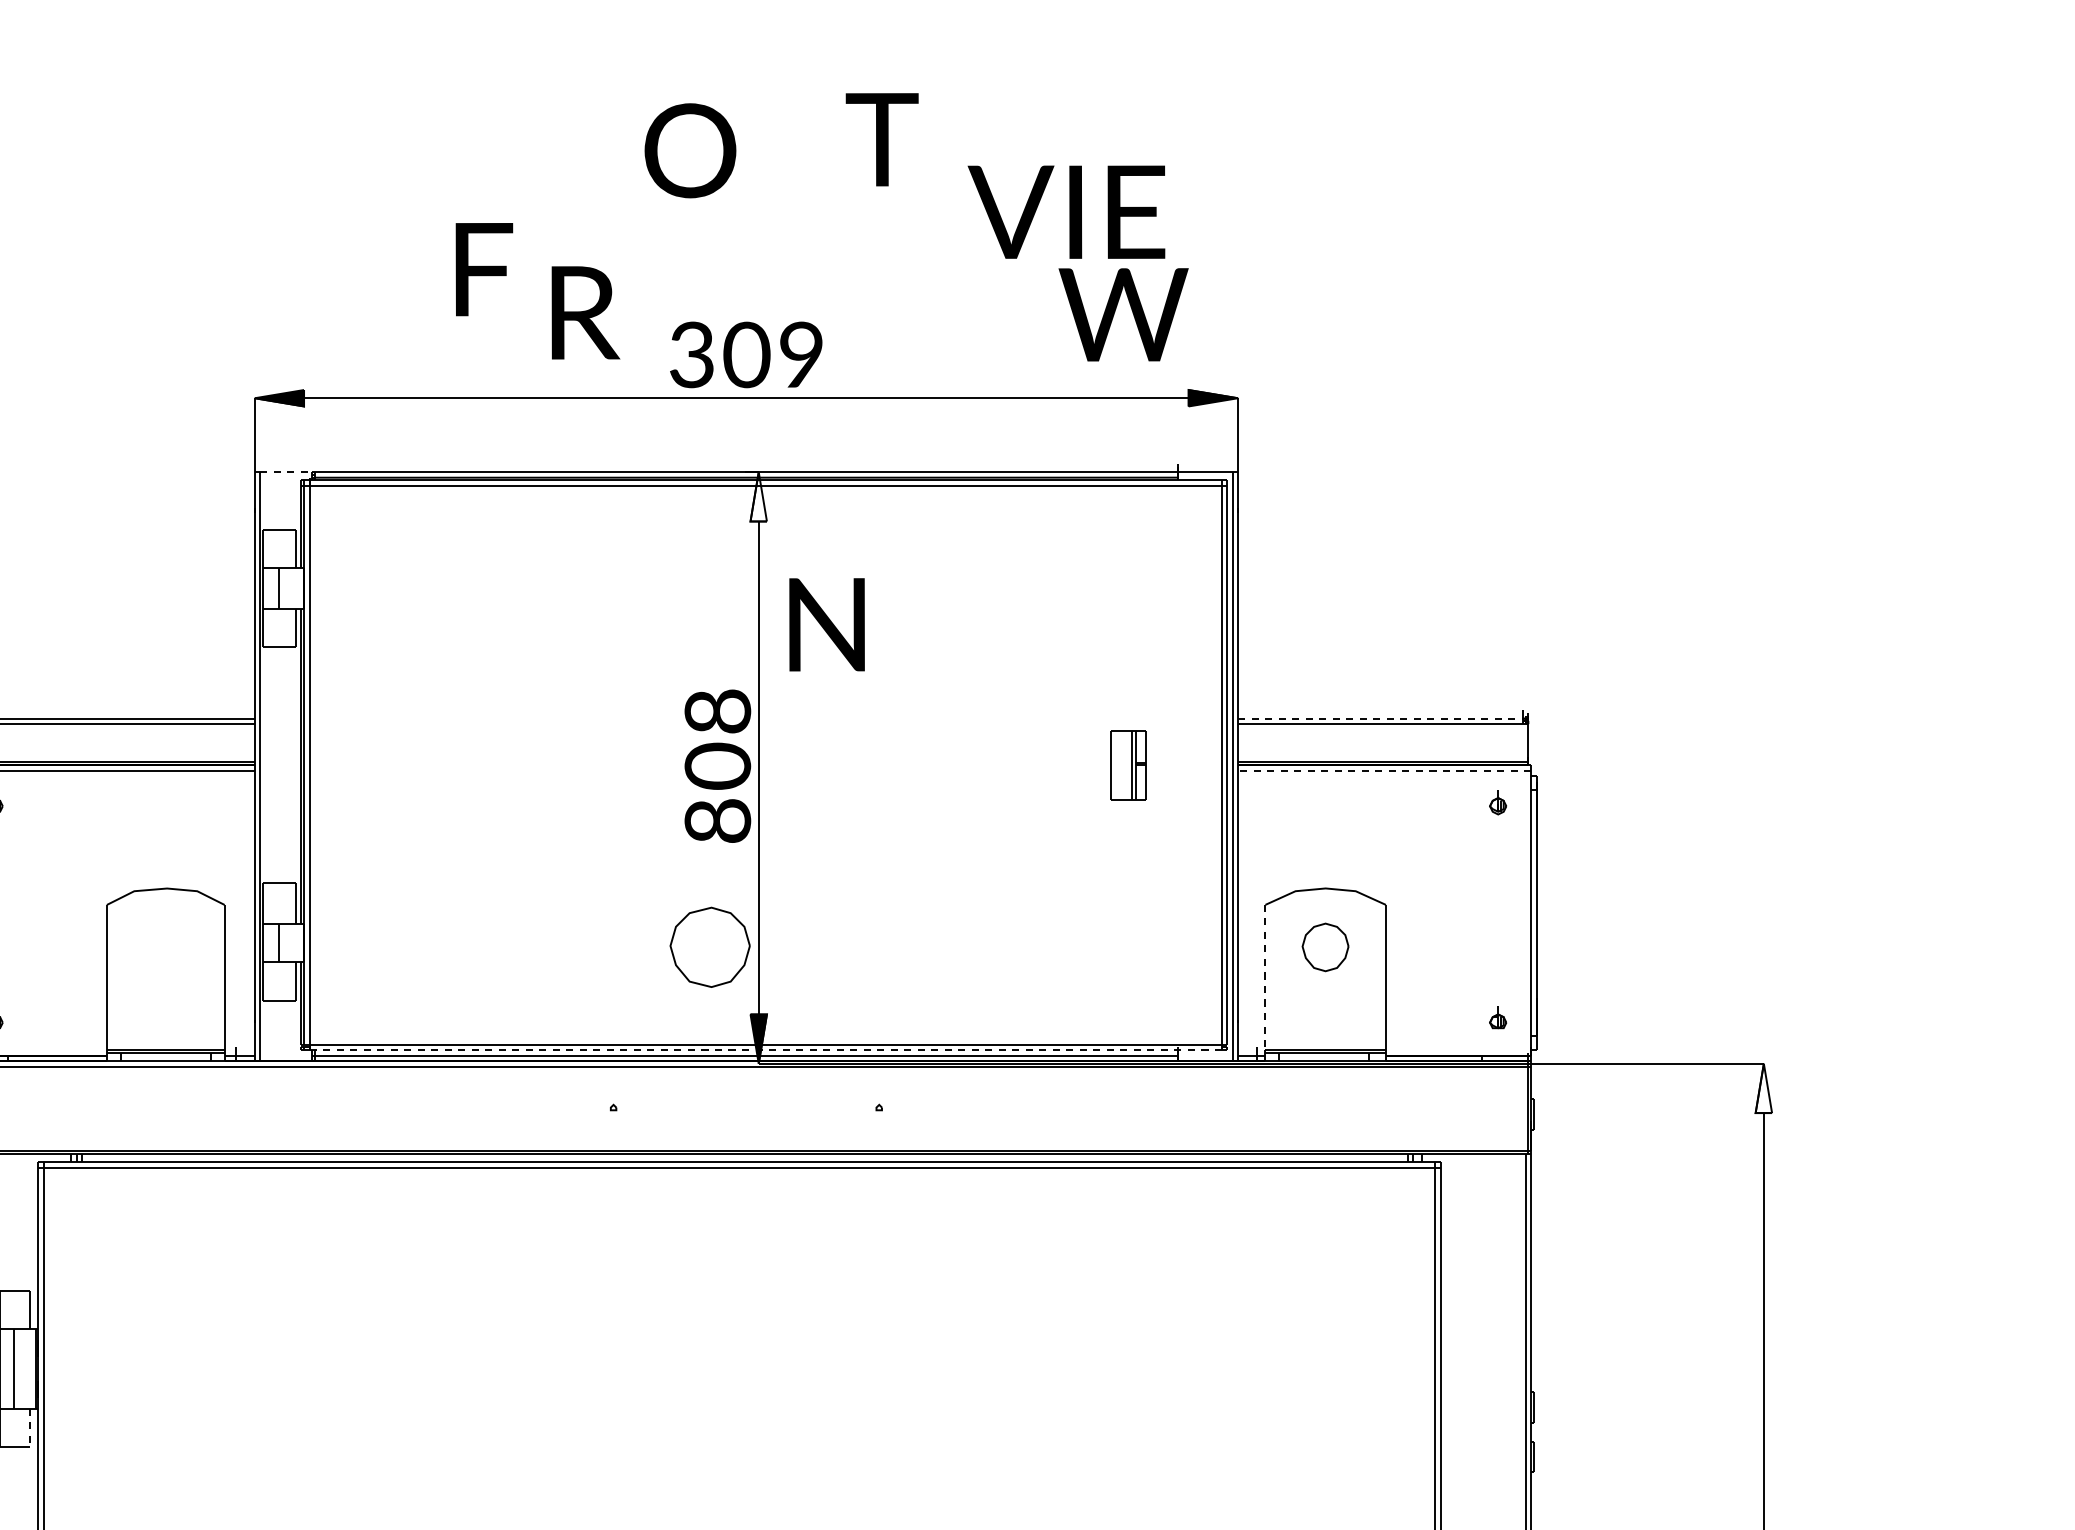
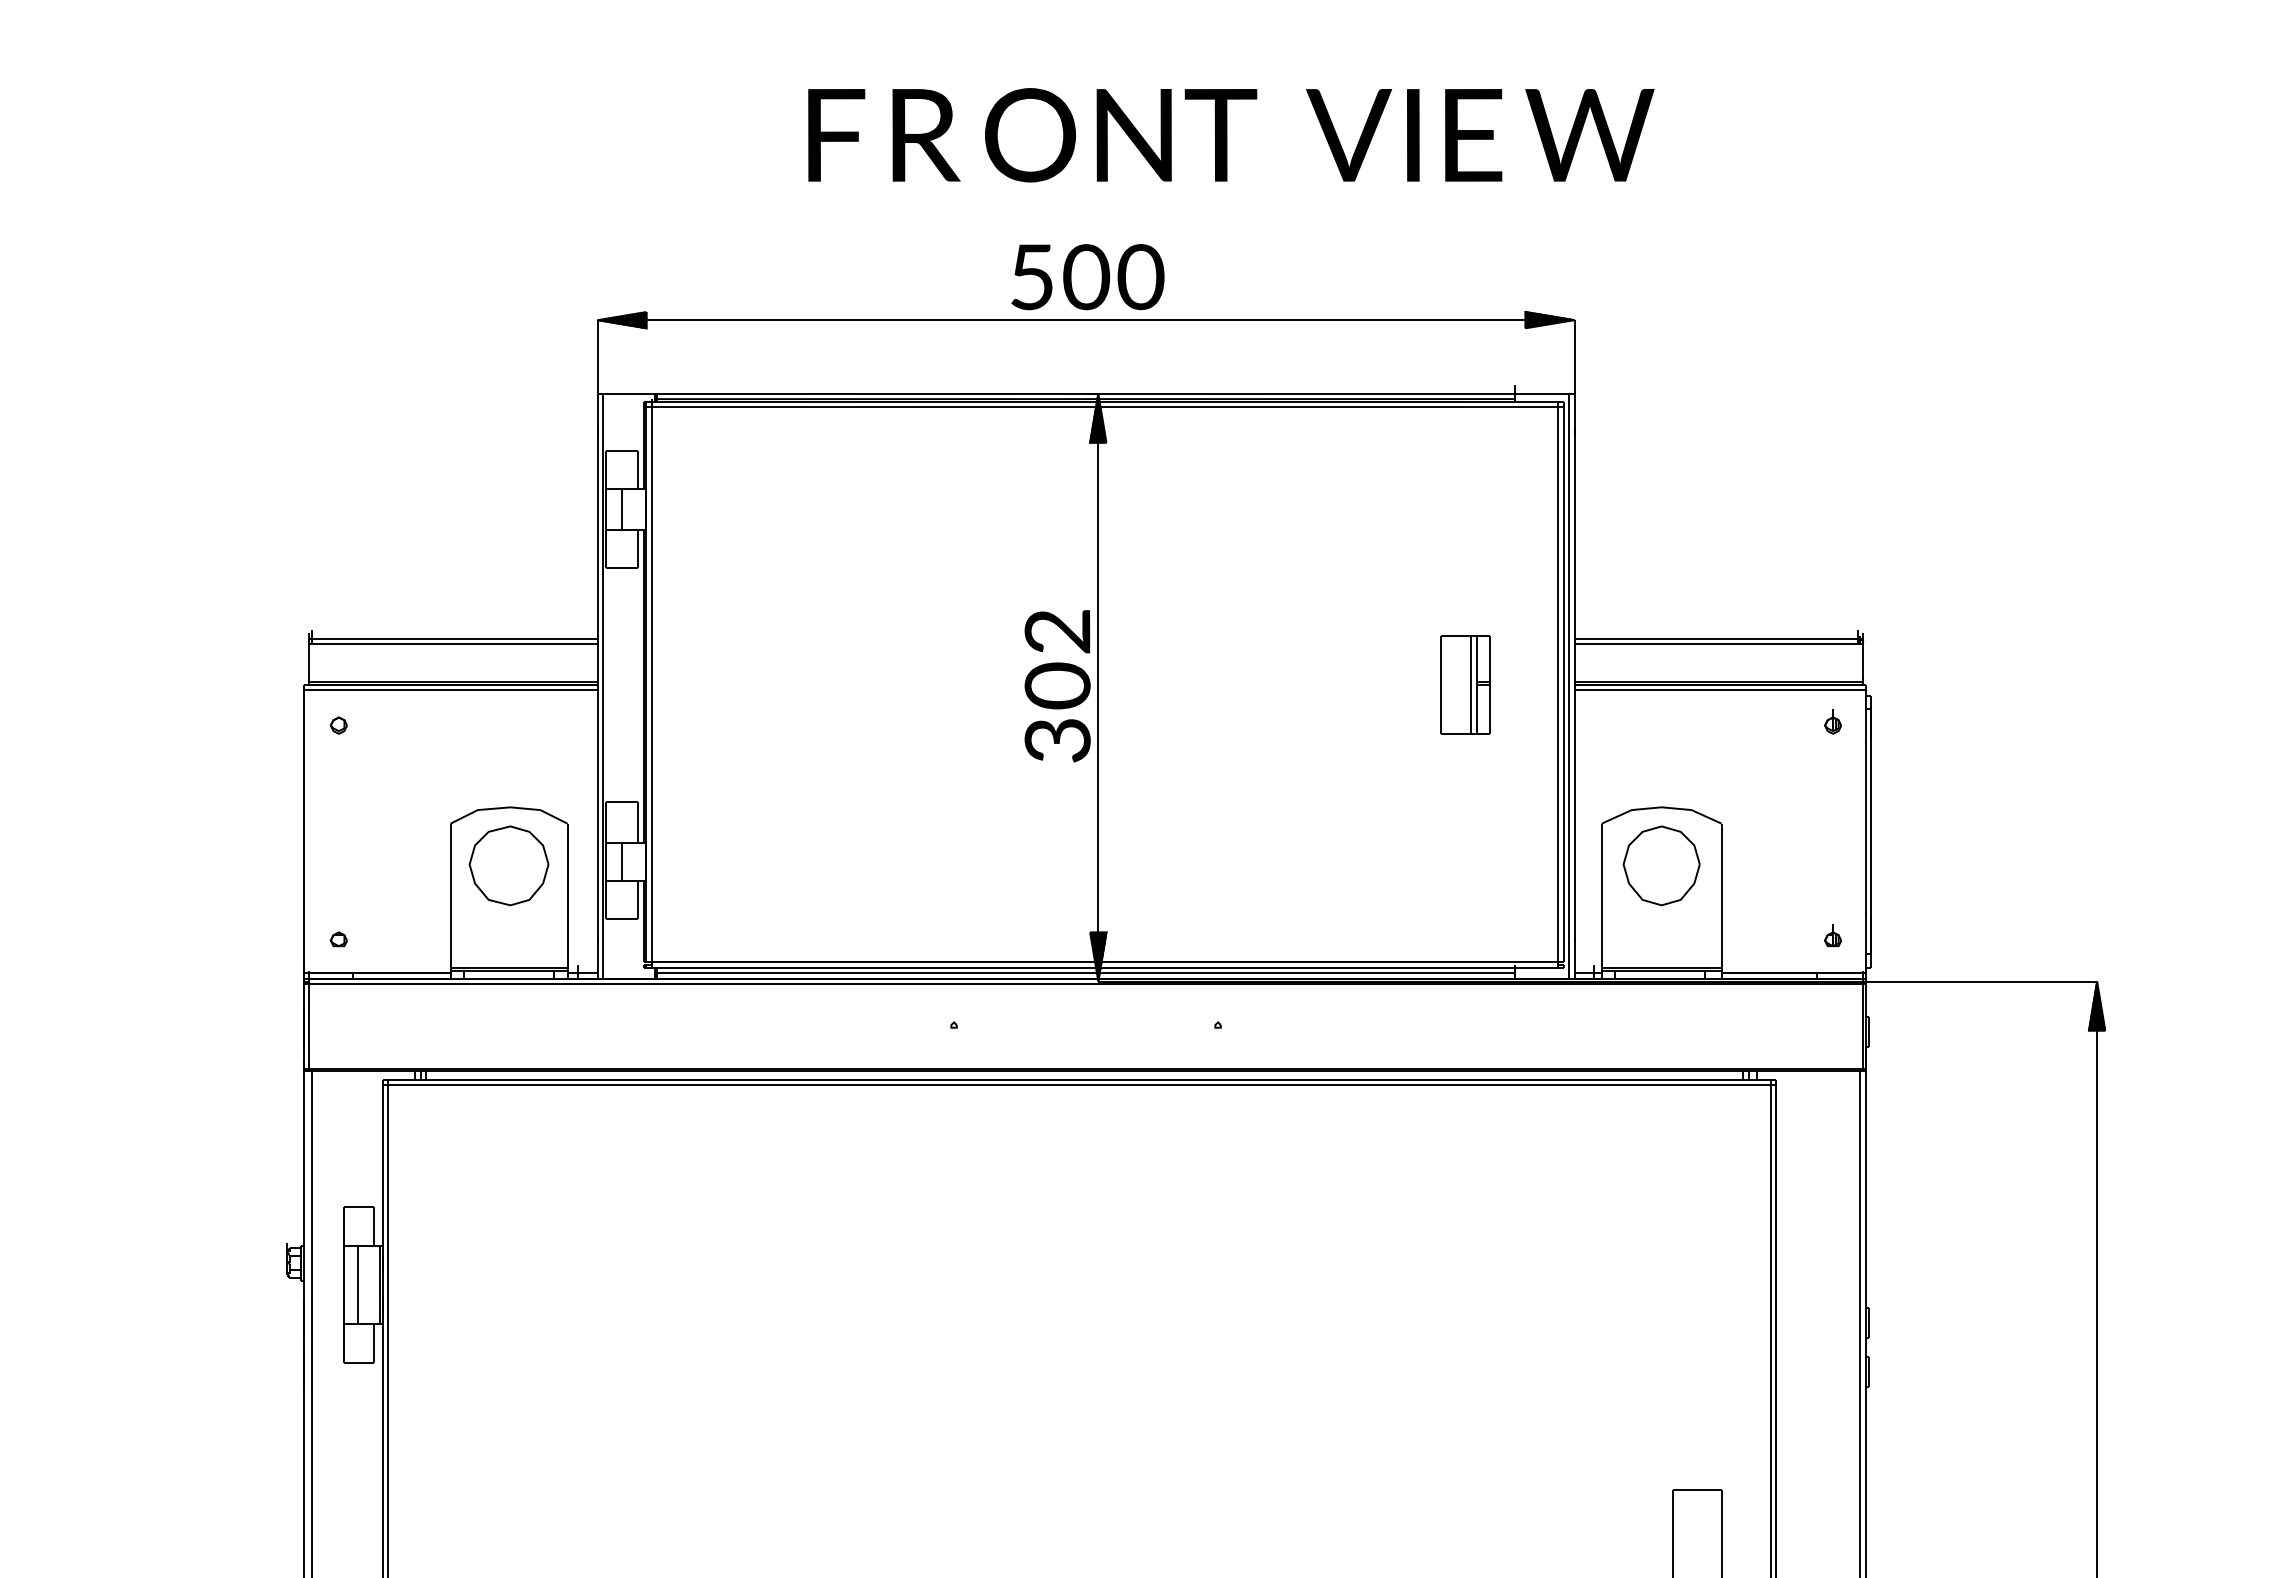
text: (881, 139) -> (1220, 135), moved
text: (690, 151) -> (1030, 135), moved
text: (484, 269) -> (836, 135), moved
text: (585, 313) -> (926, 135), moved
text: (1123, 315) -> (1589, 135), moved
text: (691, 355) -> (1031, 277), 3 -> 5
text: (801, 355) -> (1140, 277), 9 -> 0
line: (285, 472) -> (628, 393), dashed -> solid
fill: (758, 496) -> (1098, 417), added
text: (826, 624) -> (1133, 135), moved
text: (717, 711) -> (1057, 631), 8 -> 2
line: (1380, 718) -> (1716, 638), dashed -> solid
part: (1128, 764) -> (1465, 684), size x1.43
line: (1384, 770) -> (1720, 690), dashed -> solid
text: (717, 821) -> (1057, 740), 8 -> 3
part: (709, 947) -> (508, 865), moved
part: (1325, 947) -> (1661, 865), size x1.67
line: (1265, 978) -> (1601, 896), dashed -> solid
line: (765, 1049) -> (1105, 967), dashed -> solid
fill: (1763, 1087) -> (2096, 1005), added
line: (30, 1428) -> (374, 1343), dashed -> solid

